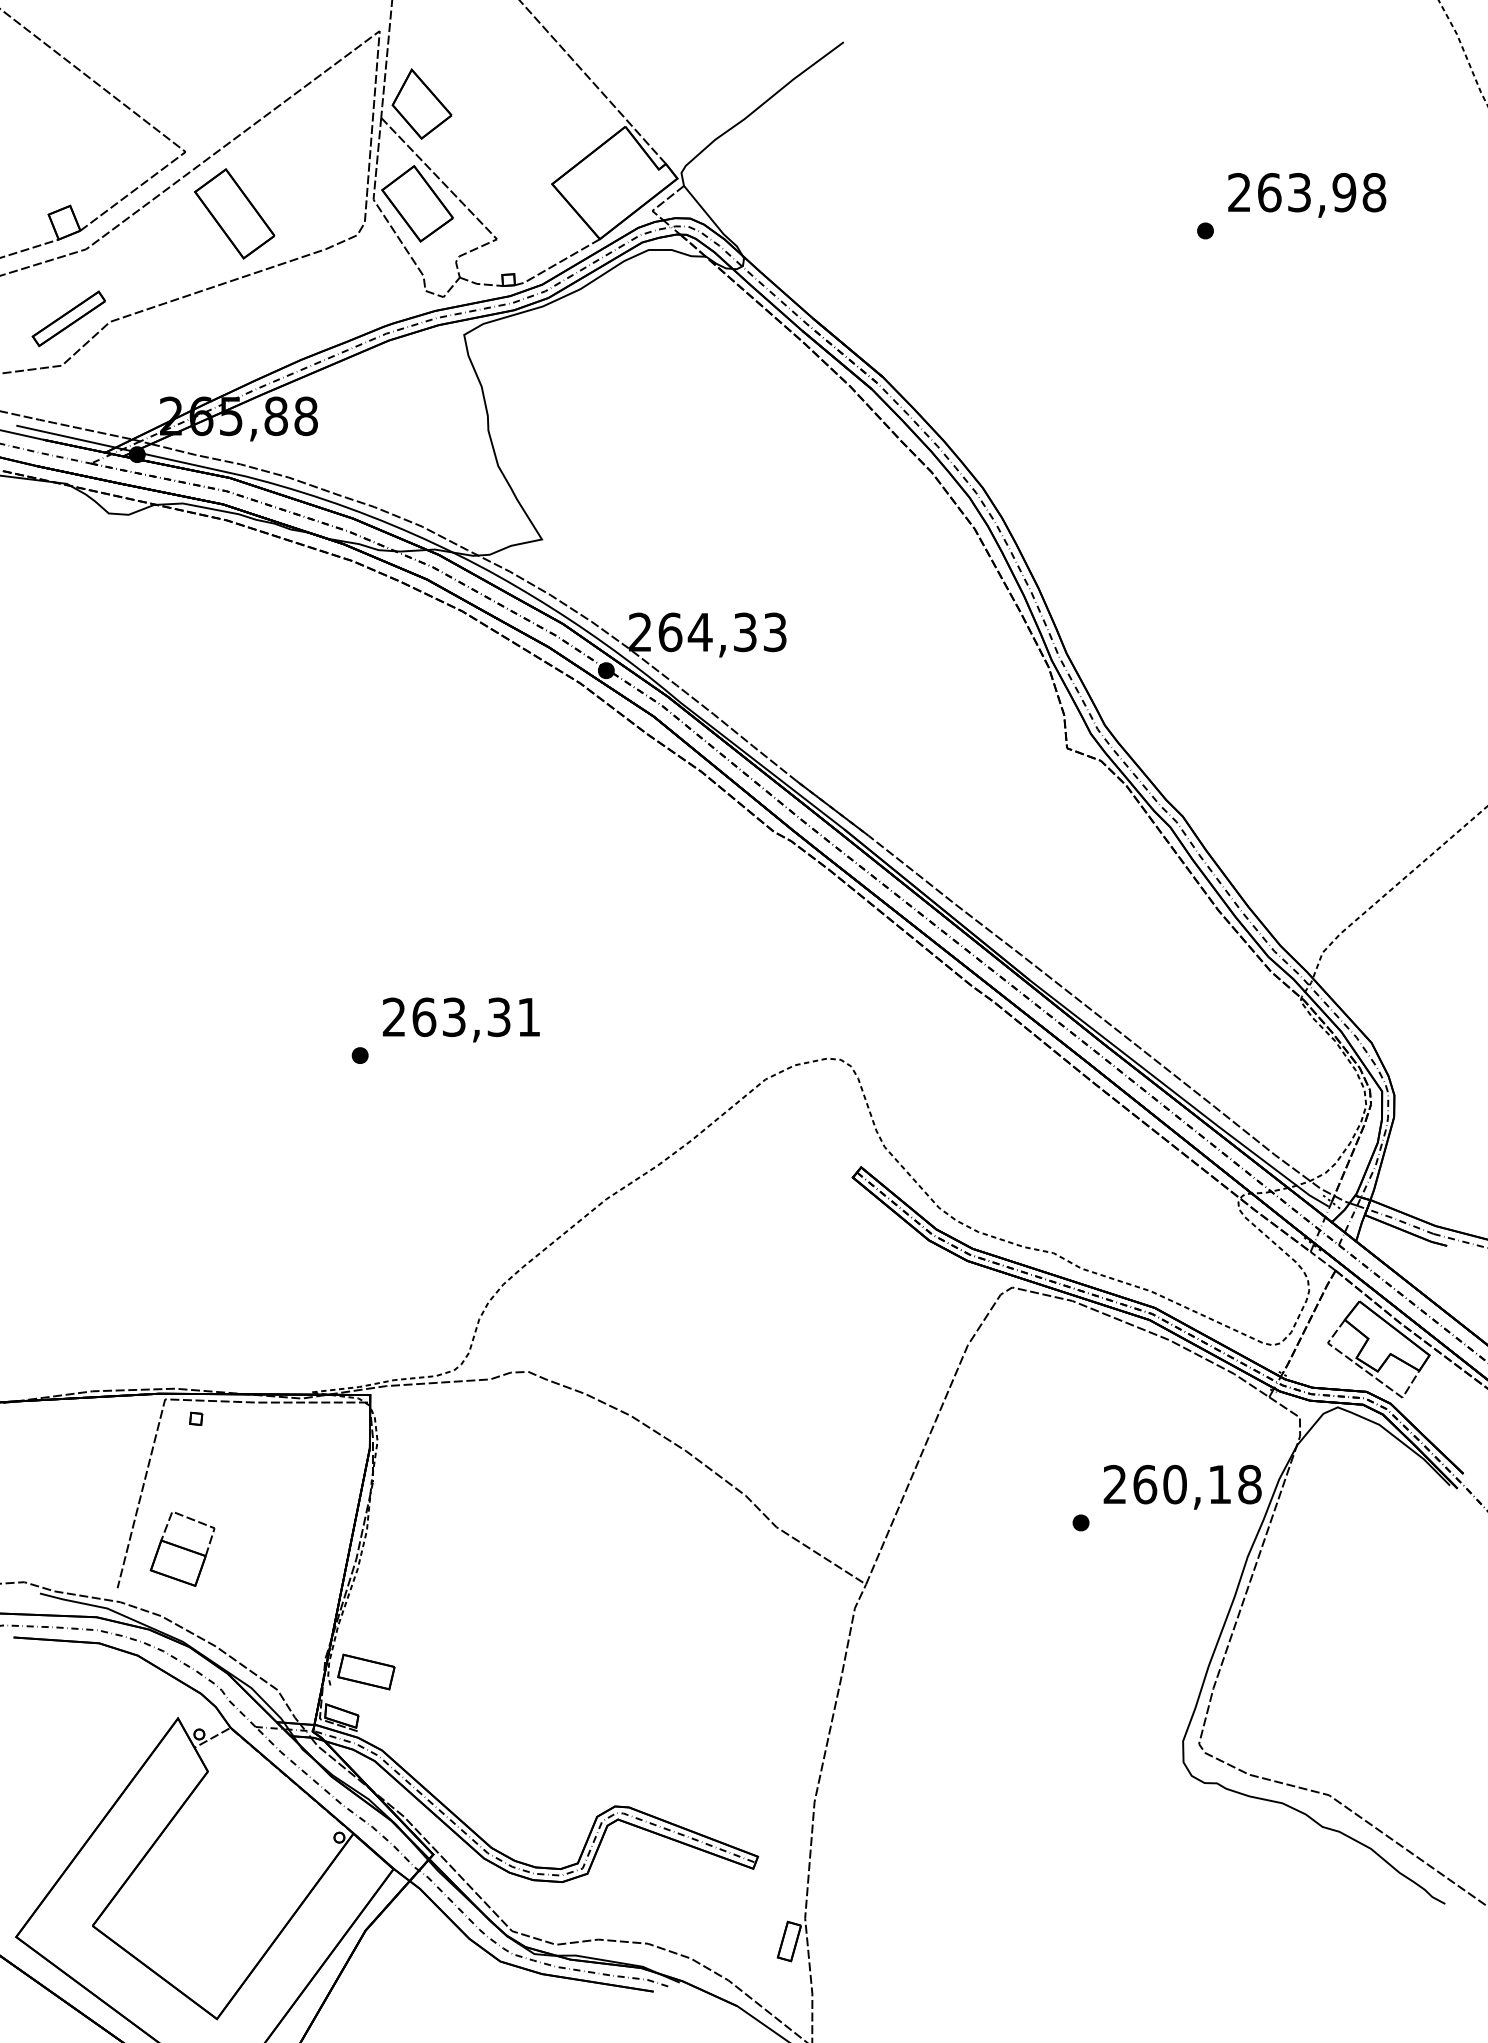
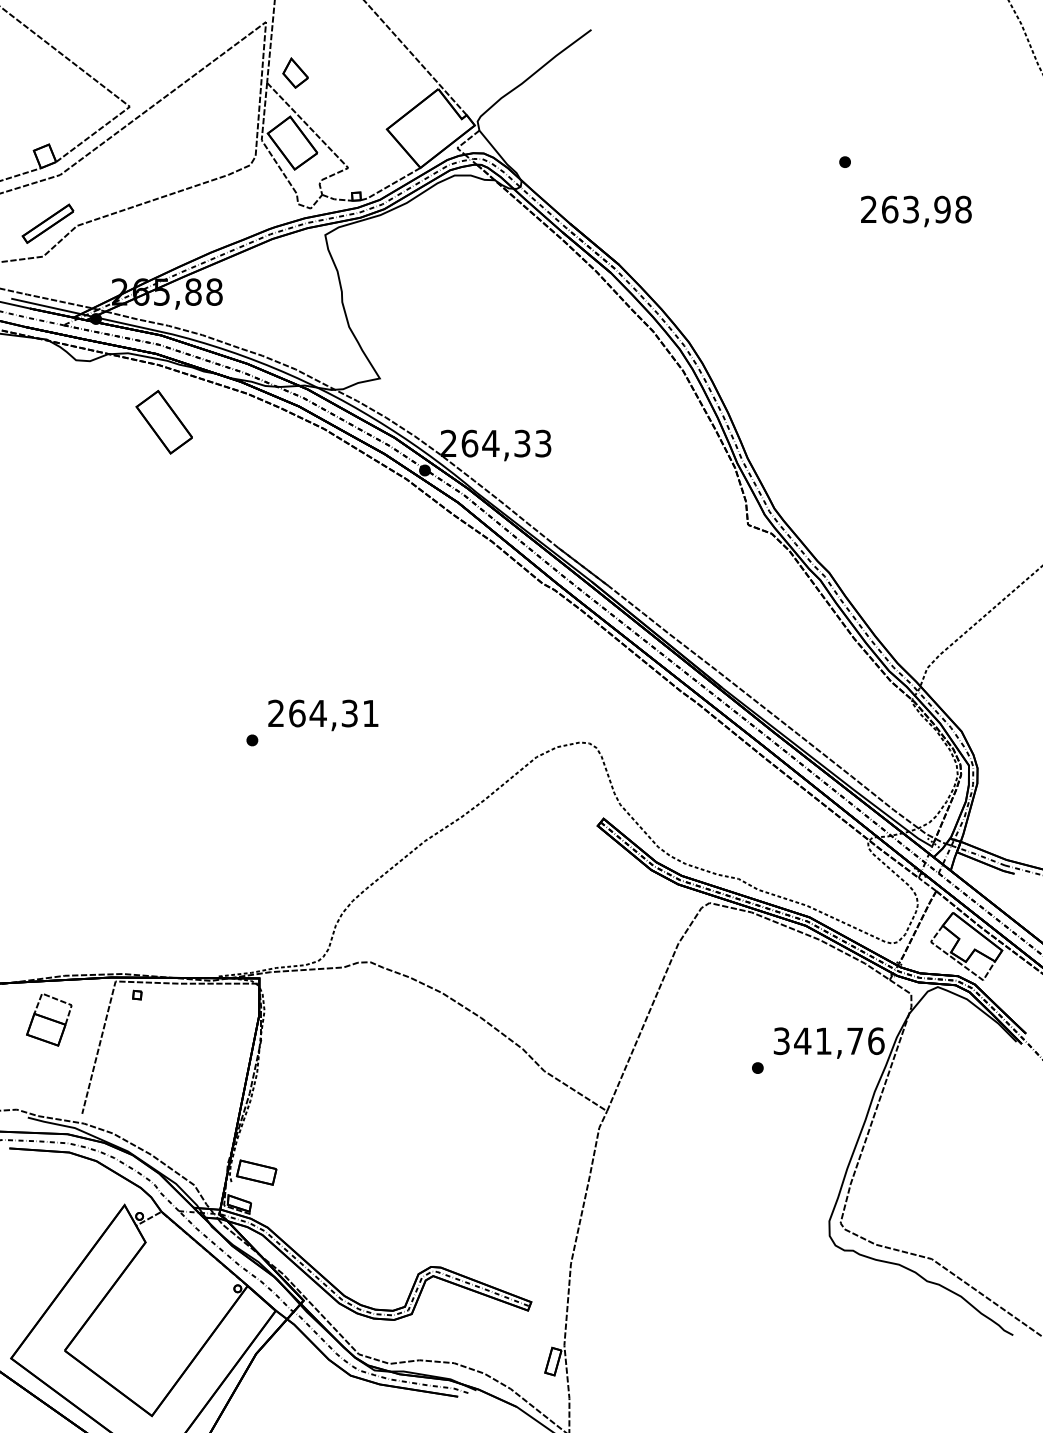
part: (421, 103) -> (295, 72), size x0.6
text: (1307, 195) -> (916, 211), moved
part: (234, 213) -> (164, 421), moved
text: (453, 1017) -> (317, 713), 263,31 -> 264,31
text: (1182, 1484) -> (828, 1041), 260,18 -> 341,76
part: (182, 1549) -> (49, 1020), moved

